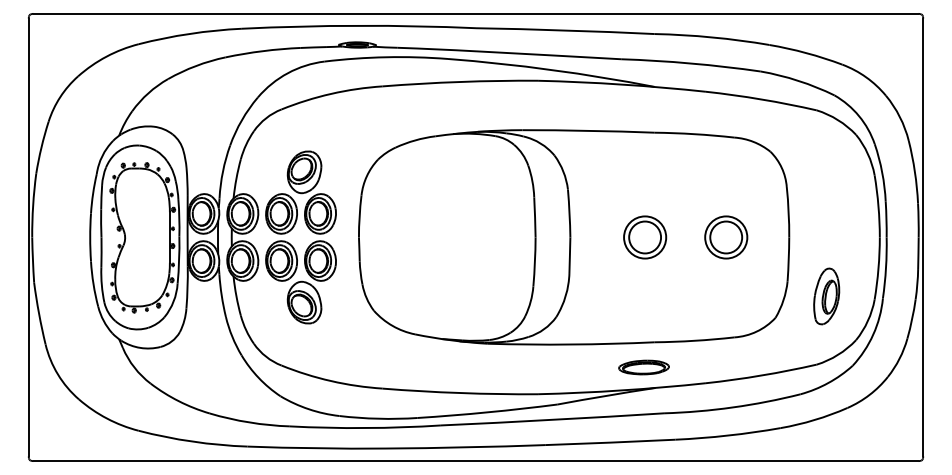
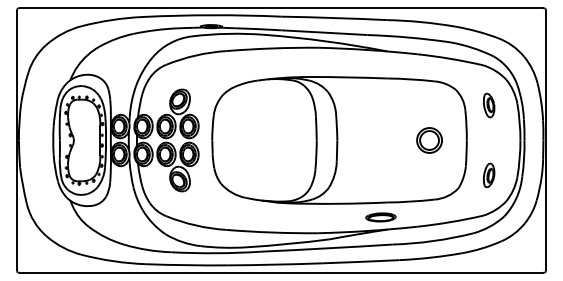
part: (827, 178) -> (489, 105), added
part: (645, 237) -> (381, 140), removed
part: (827, 296) -> (489, 175), size x0.71

